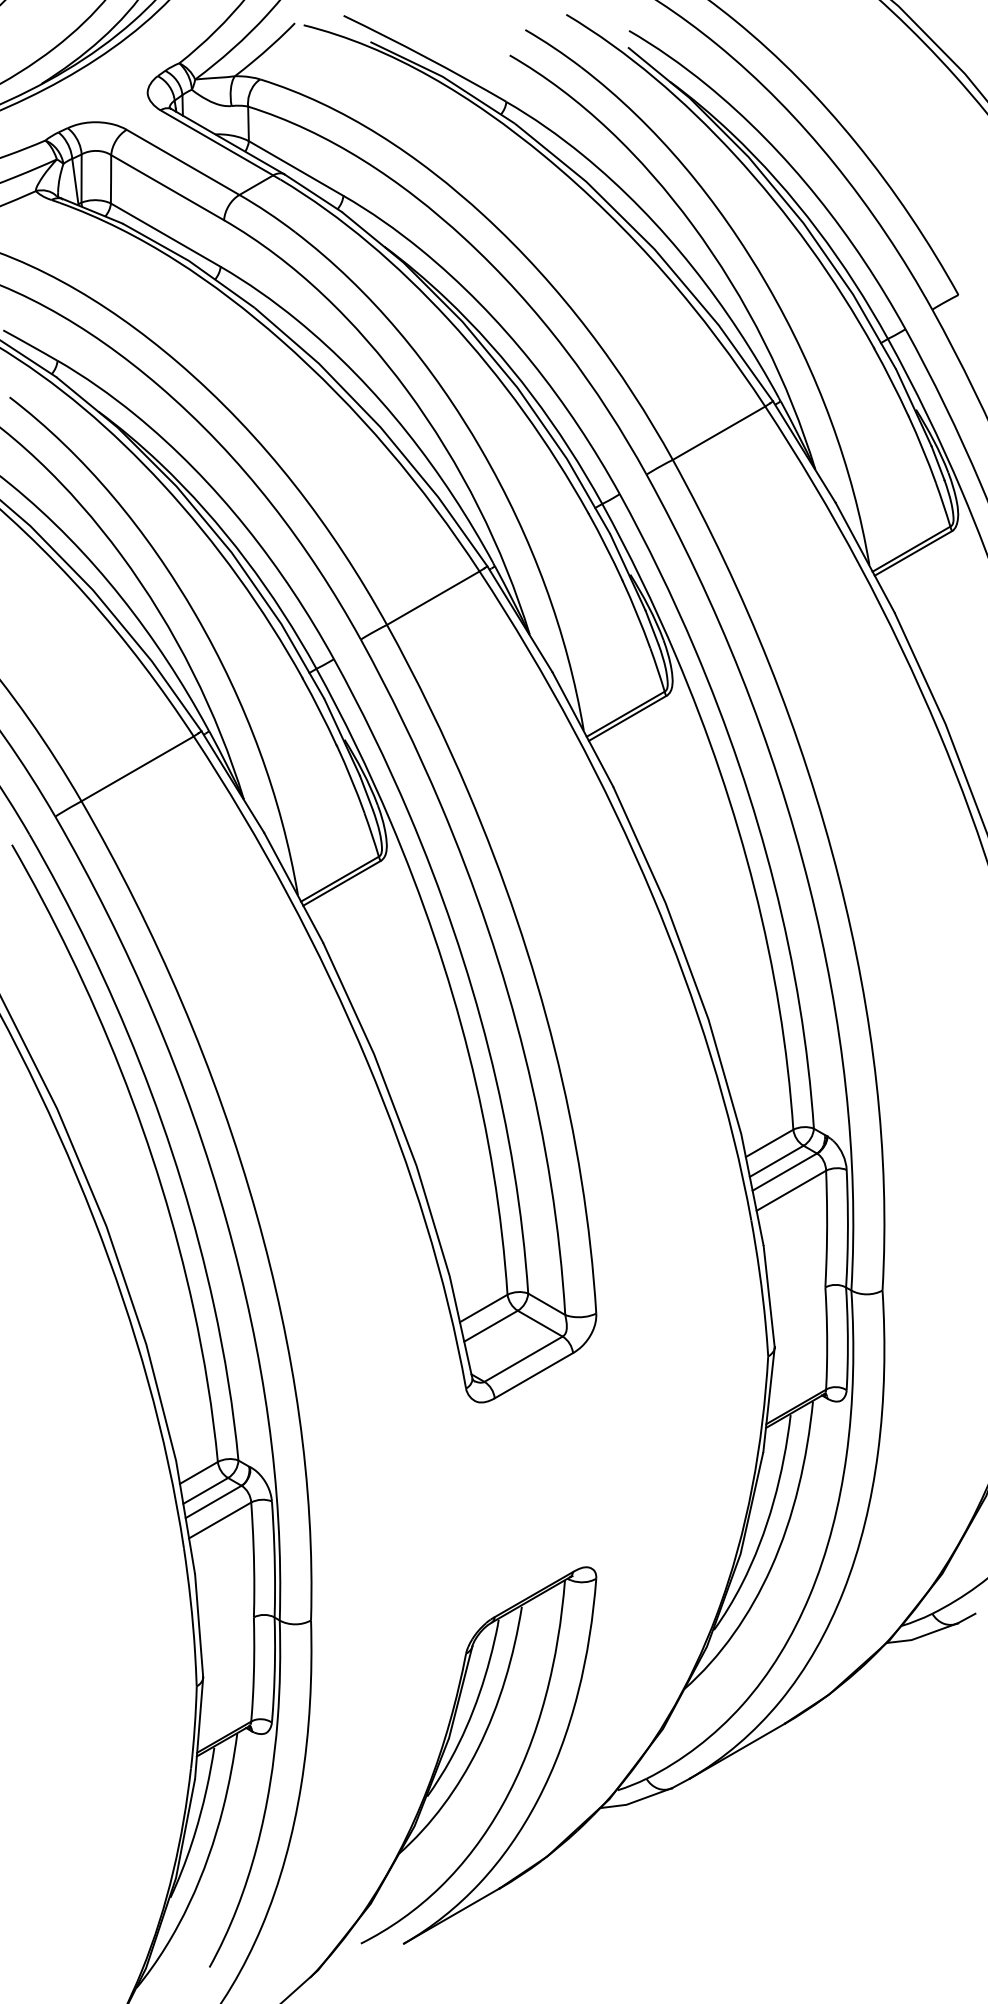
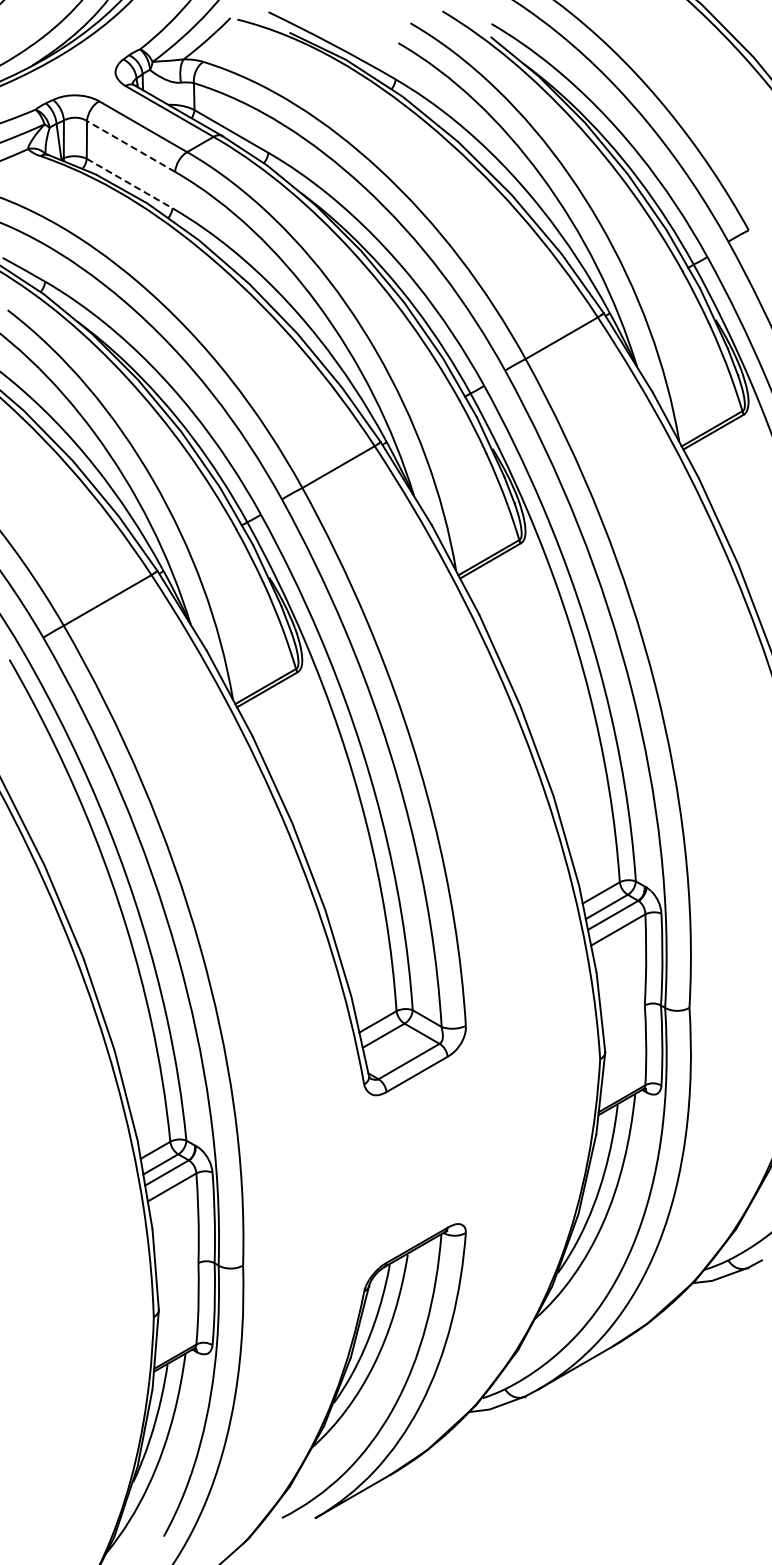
line: (168, 187) -> (131, 146), solid -> dashed
line: (166, 235) -> (130, 183), solid -> dashed

